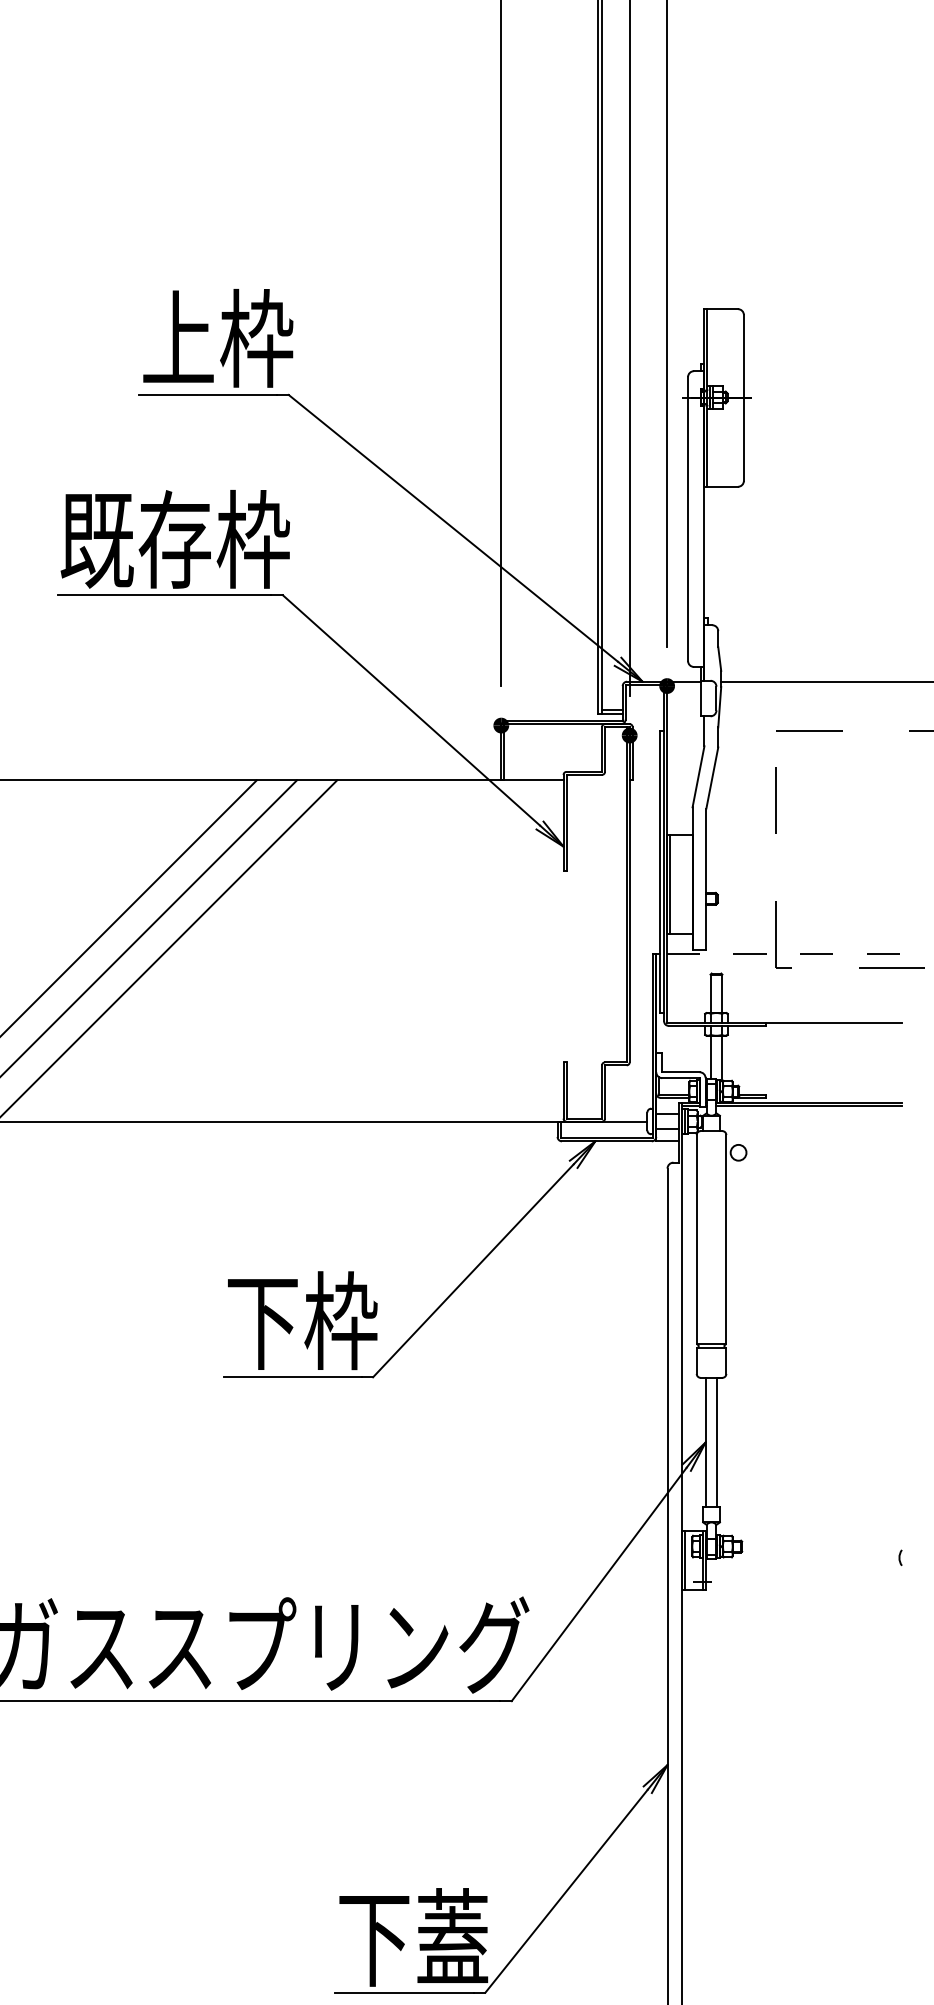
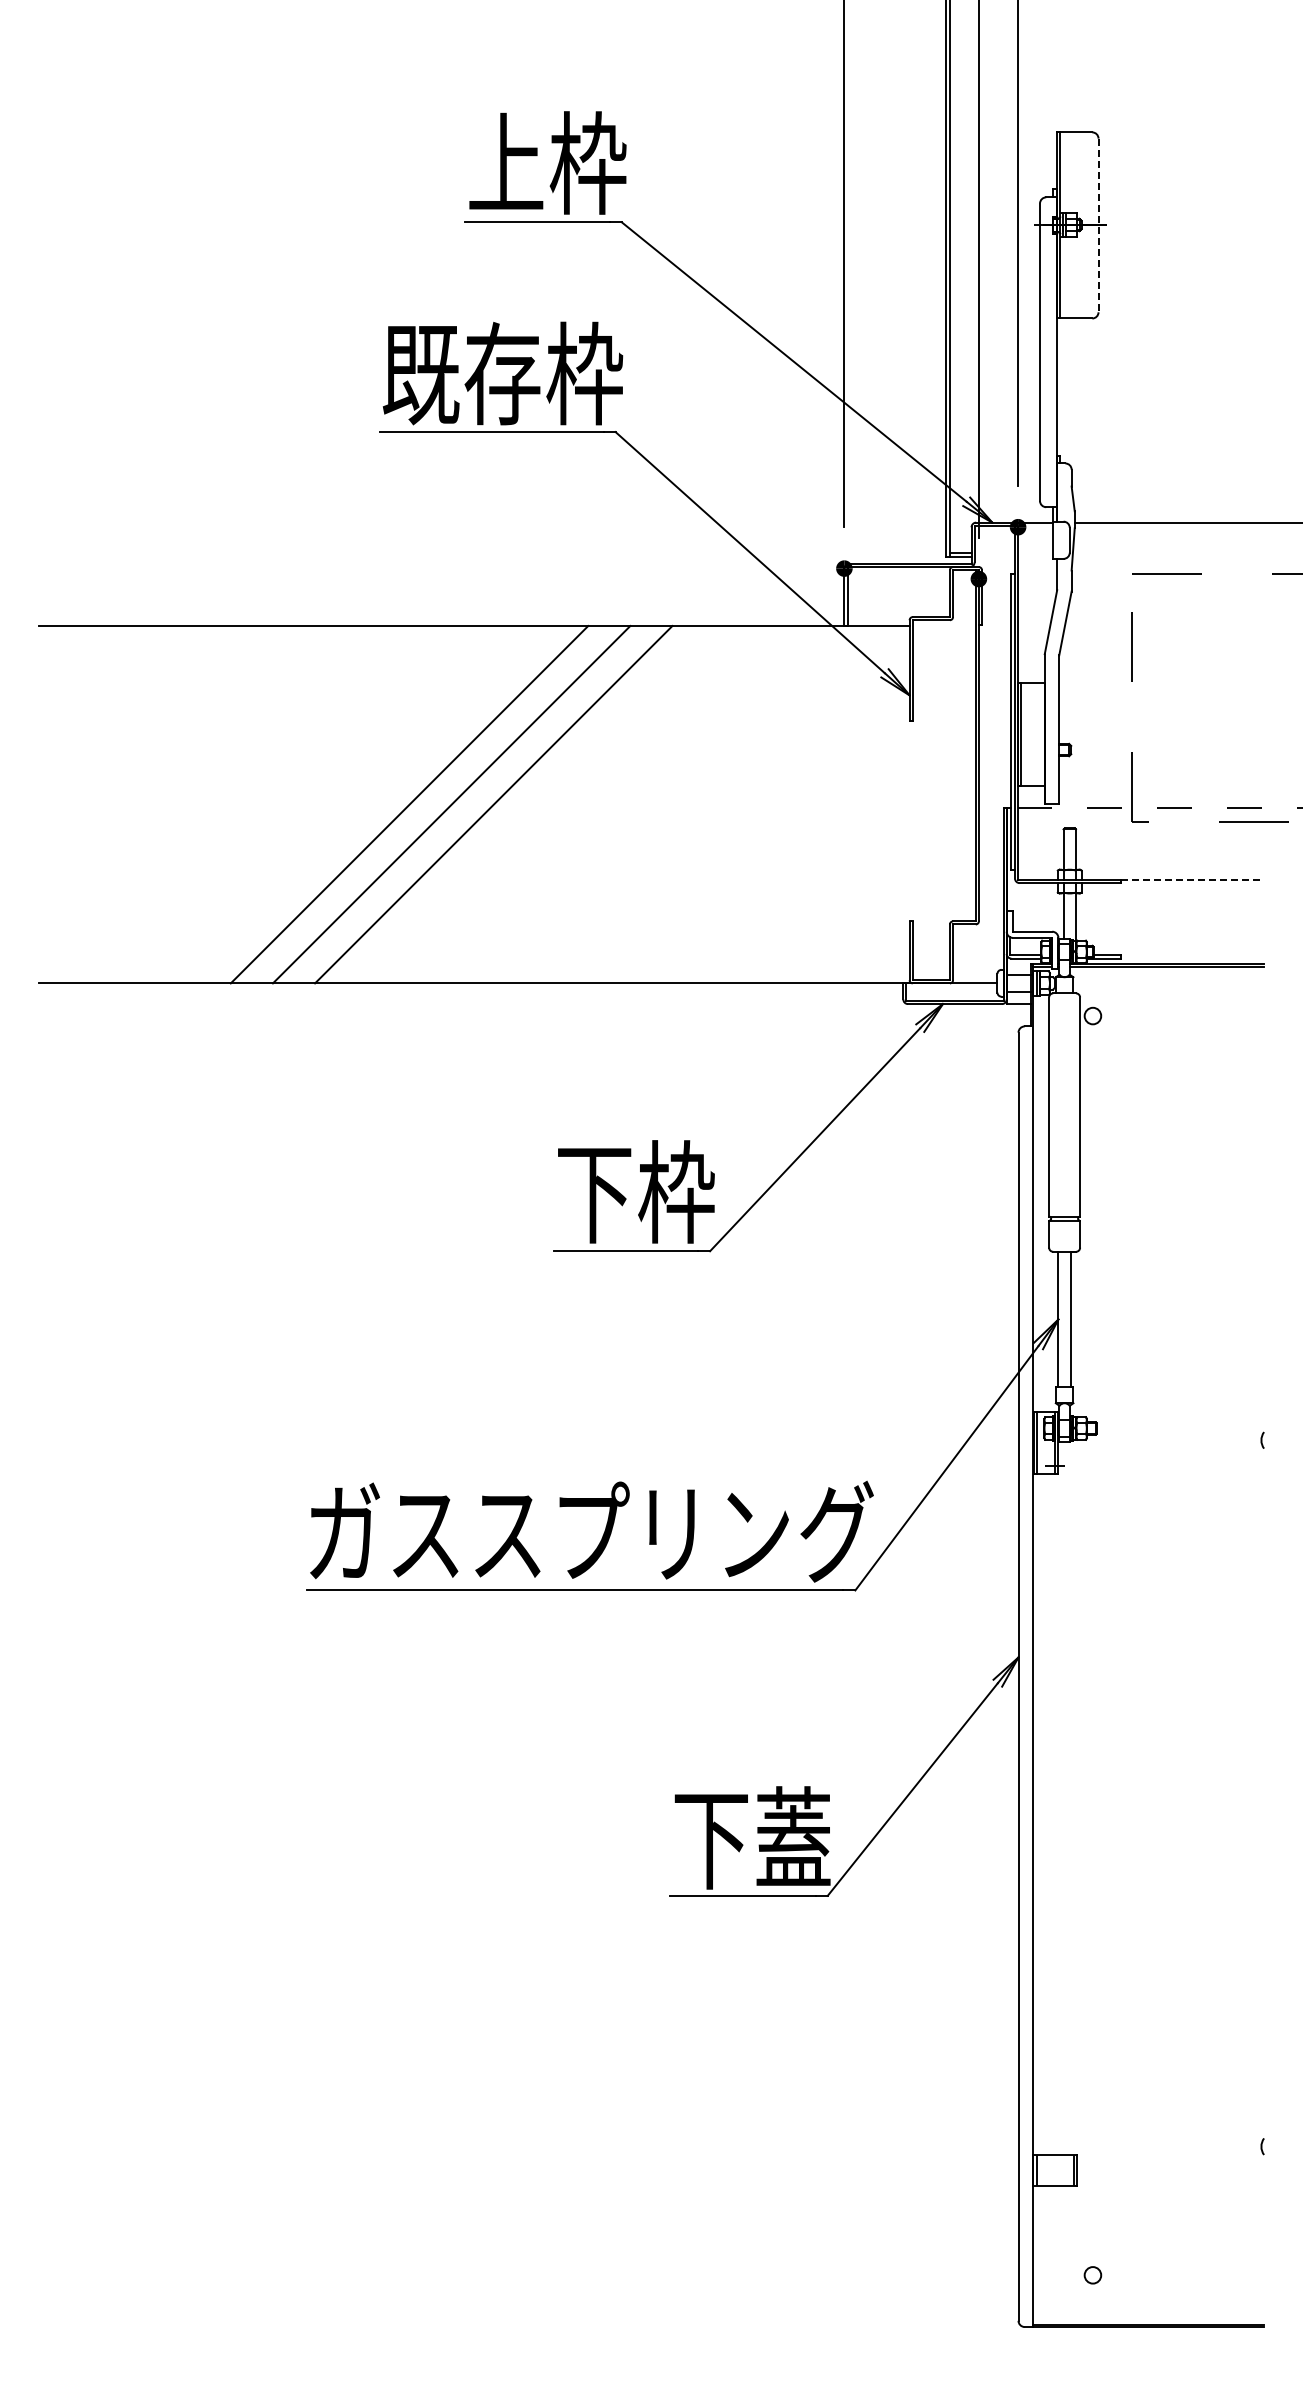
line: (743, 398) -> (1098, 225), solid -> dashed
line: (834, 1023) -> (1193, 880), solid -> dashed

